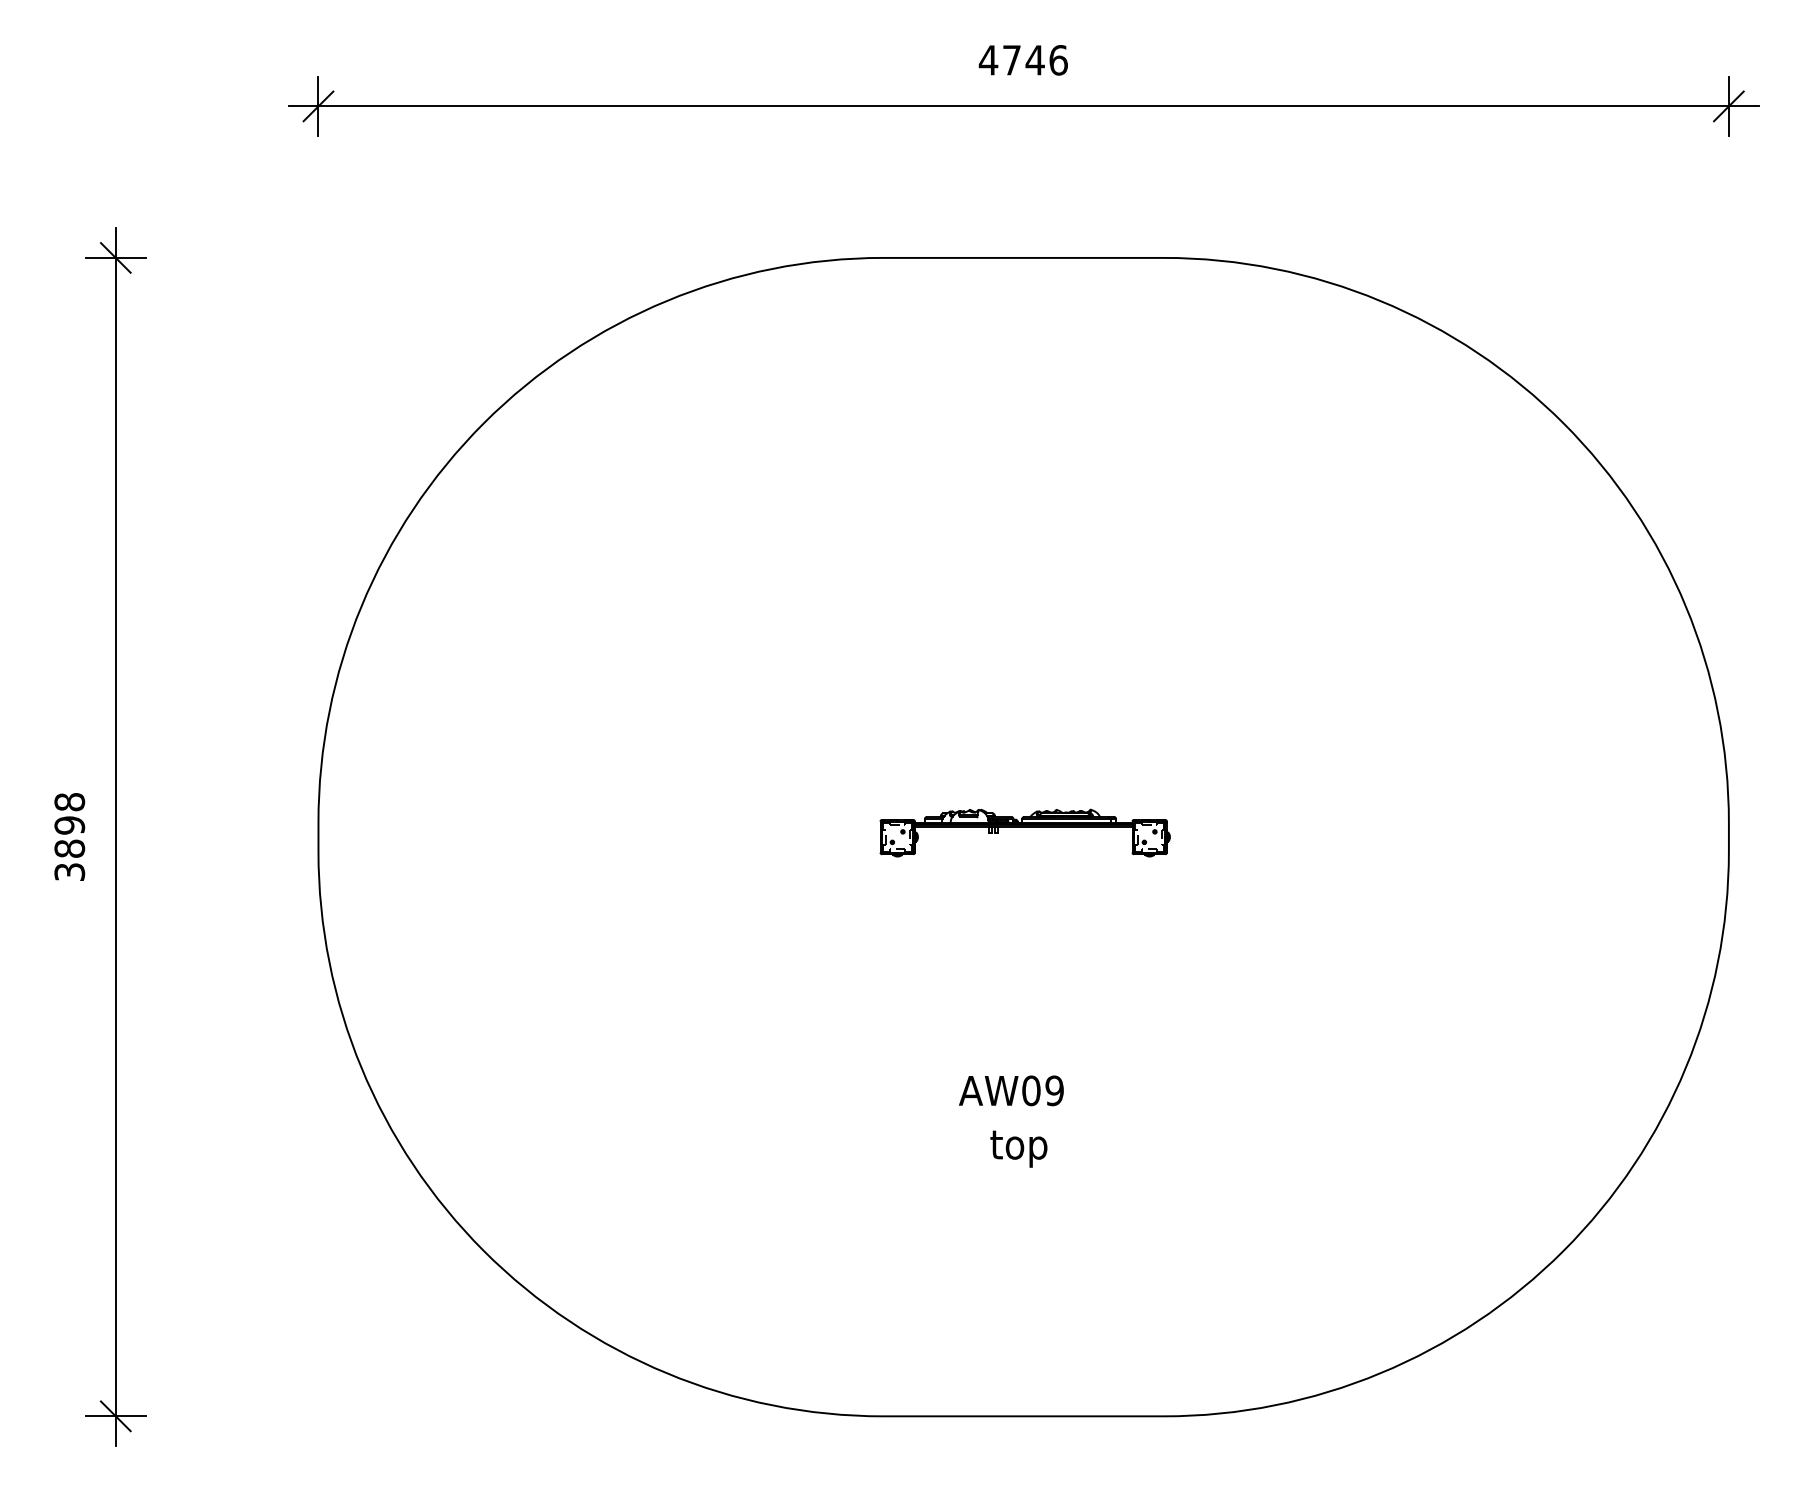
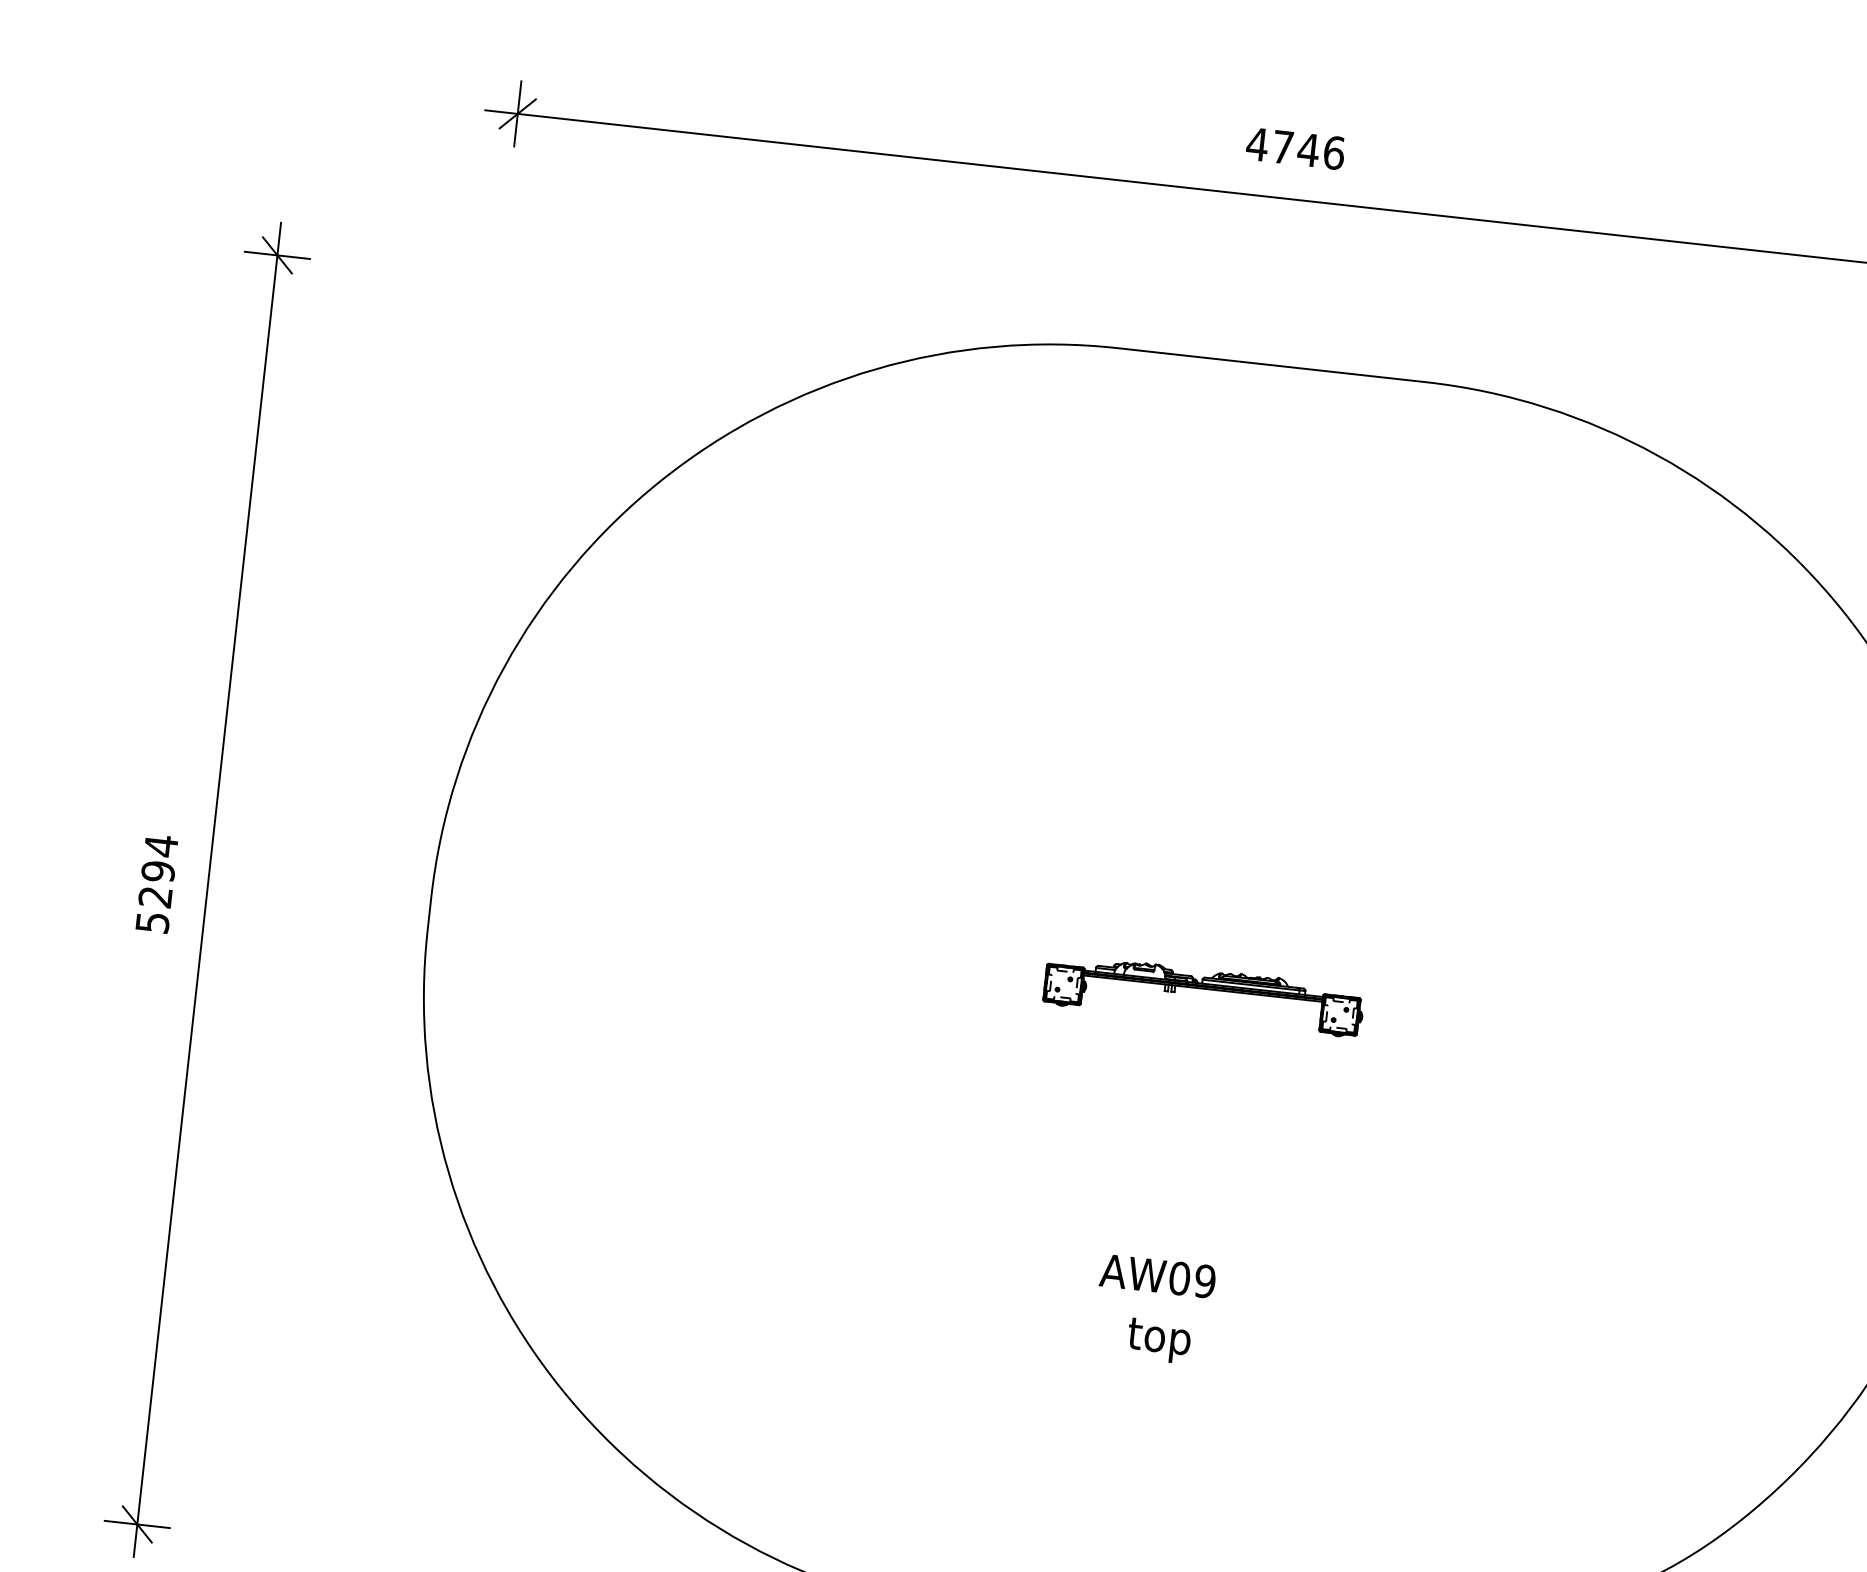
text: (69, 836) -> (156, 883), 3898 -> 5294

